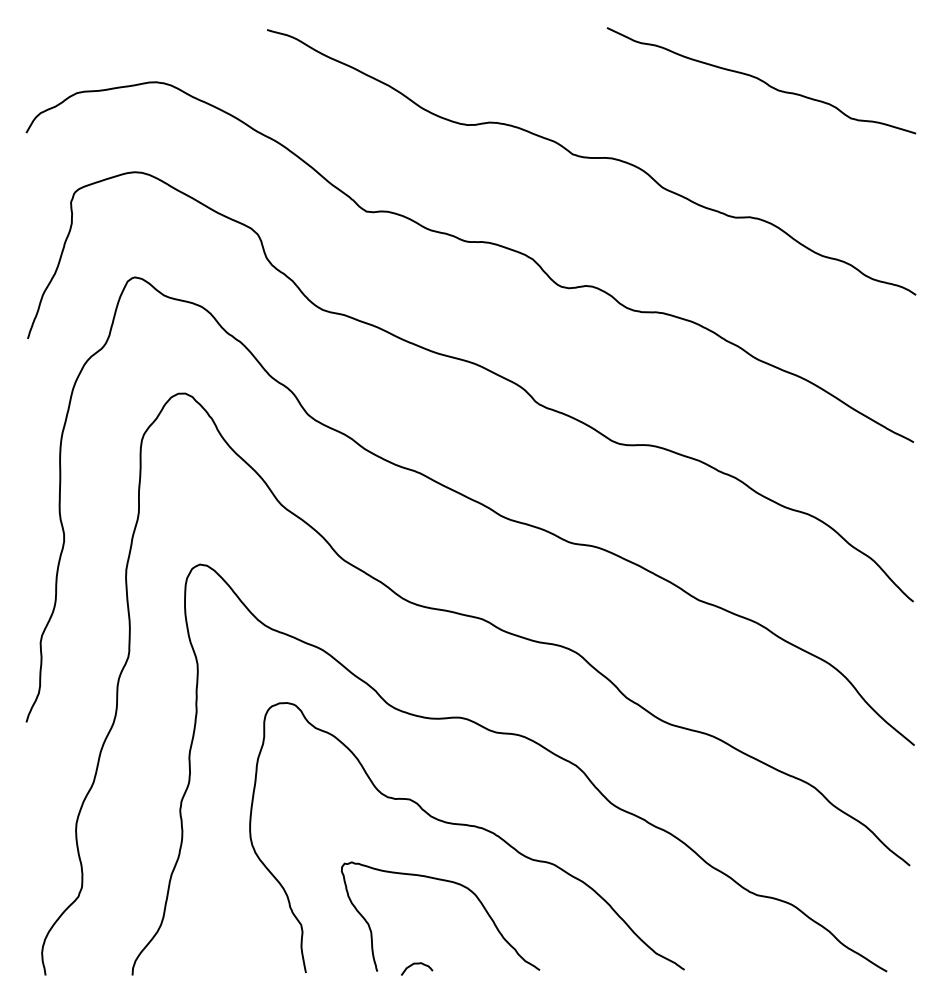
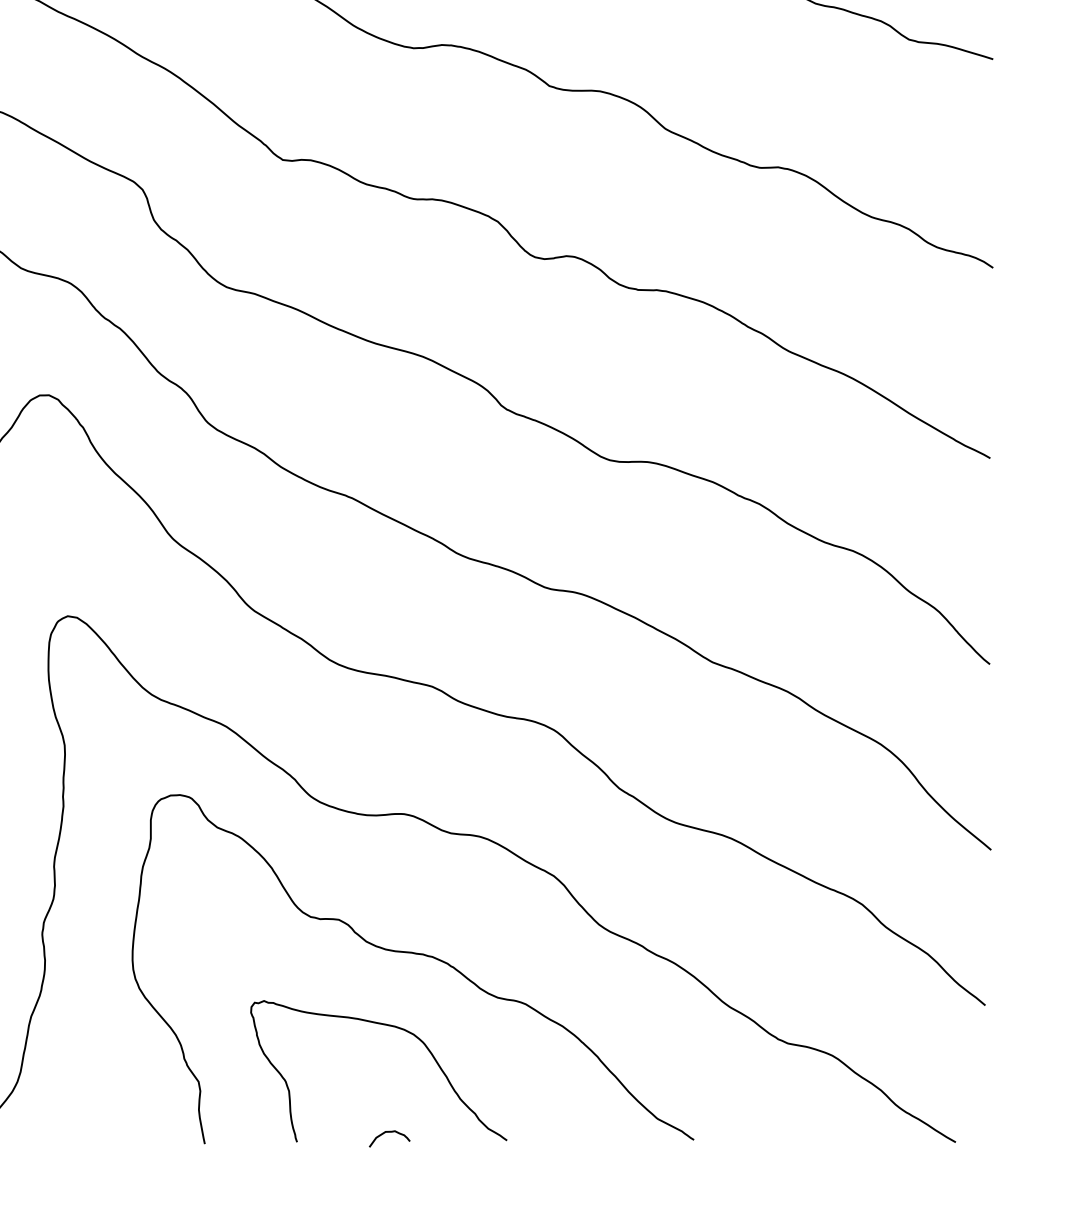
curve: (417, 964) -> (390, 1133), moved

